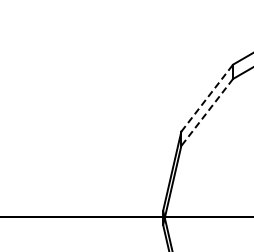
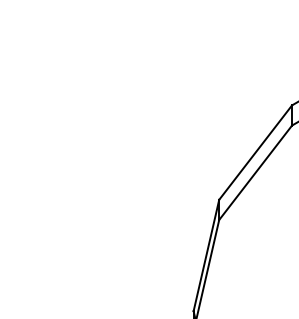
line: (207, 97) -> (256, 151), dashed -> solid
line: (206, 112) -> (254, 172), dashed -> solid

